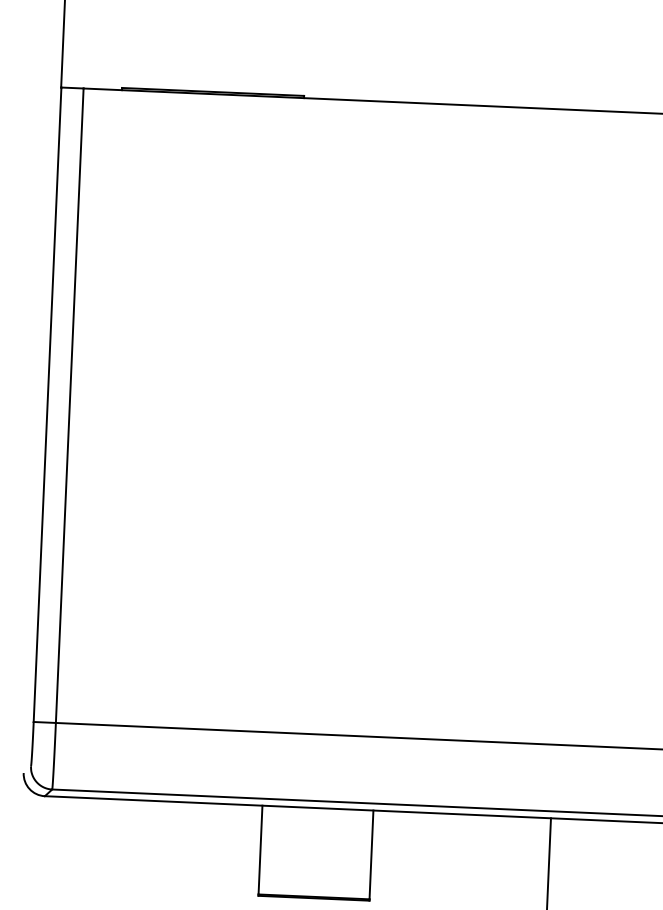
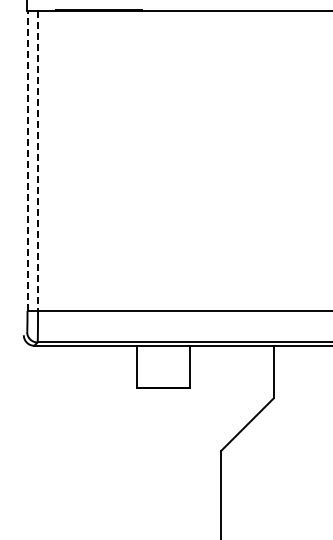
line: (47, 404) -> (27, 160), solid -> dashed
line: (70, 407) -> (38, 161), solid -> dashed

